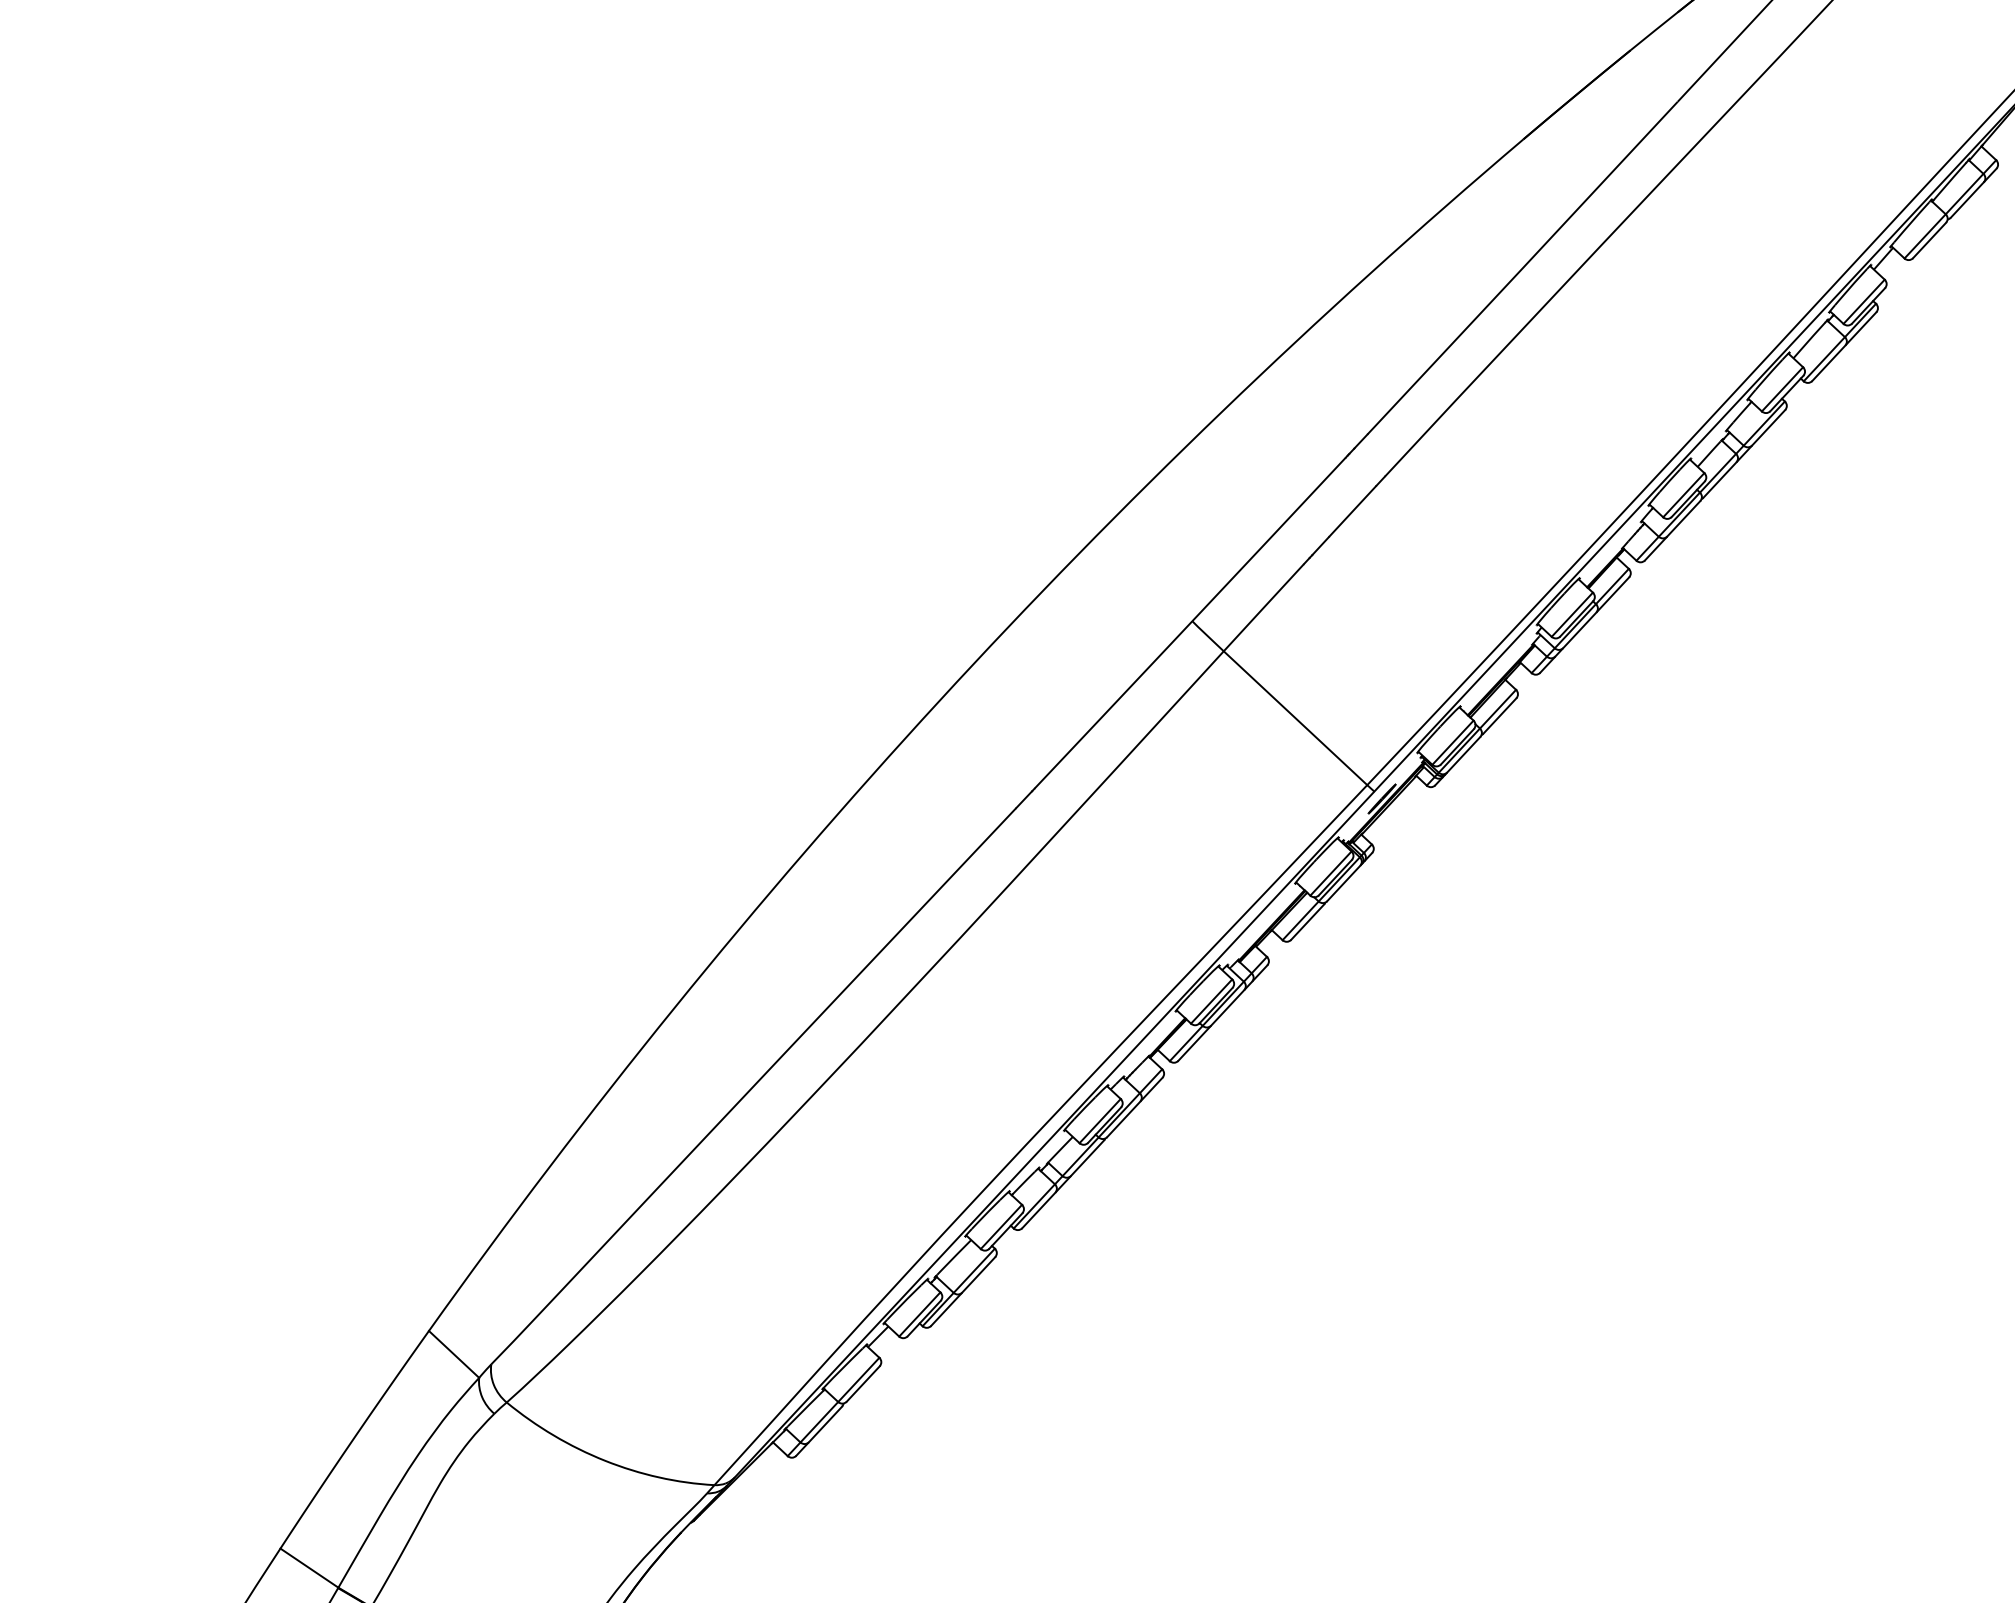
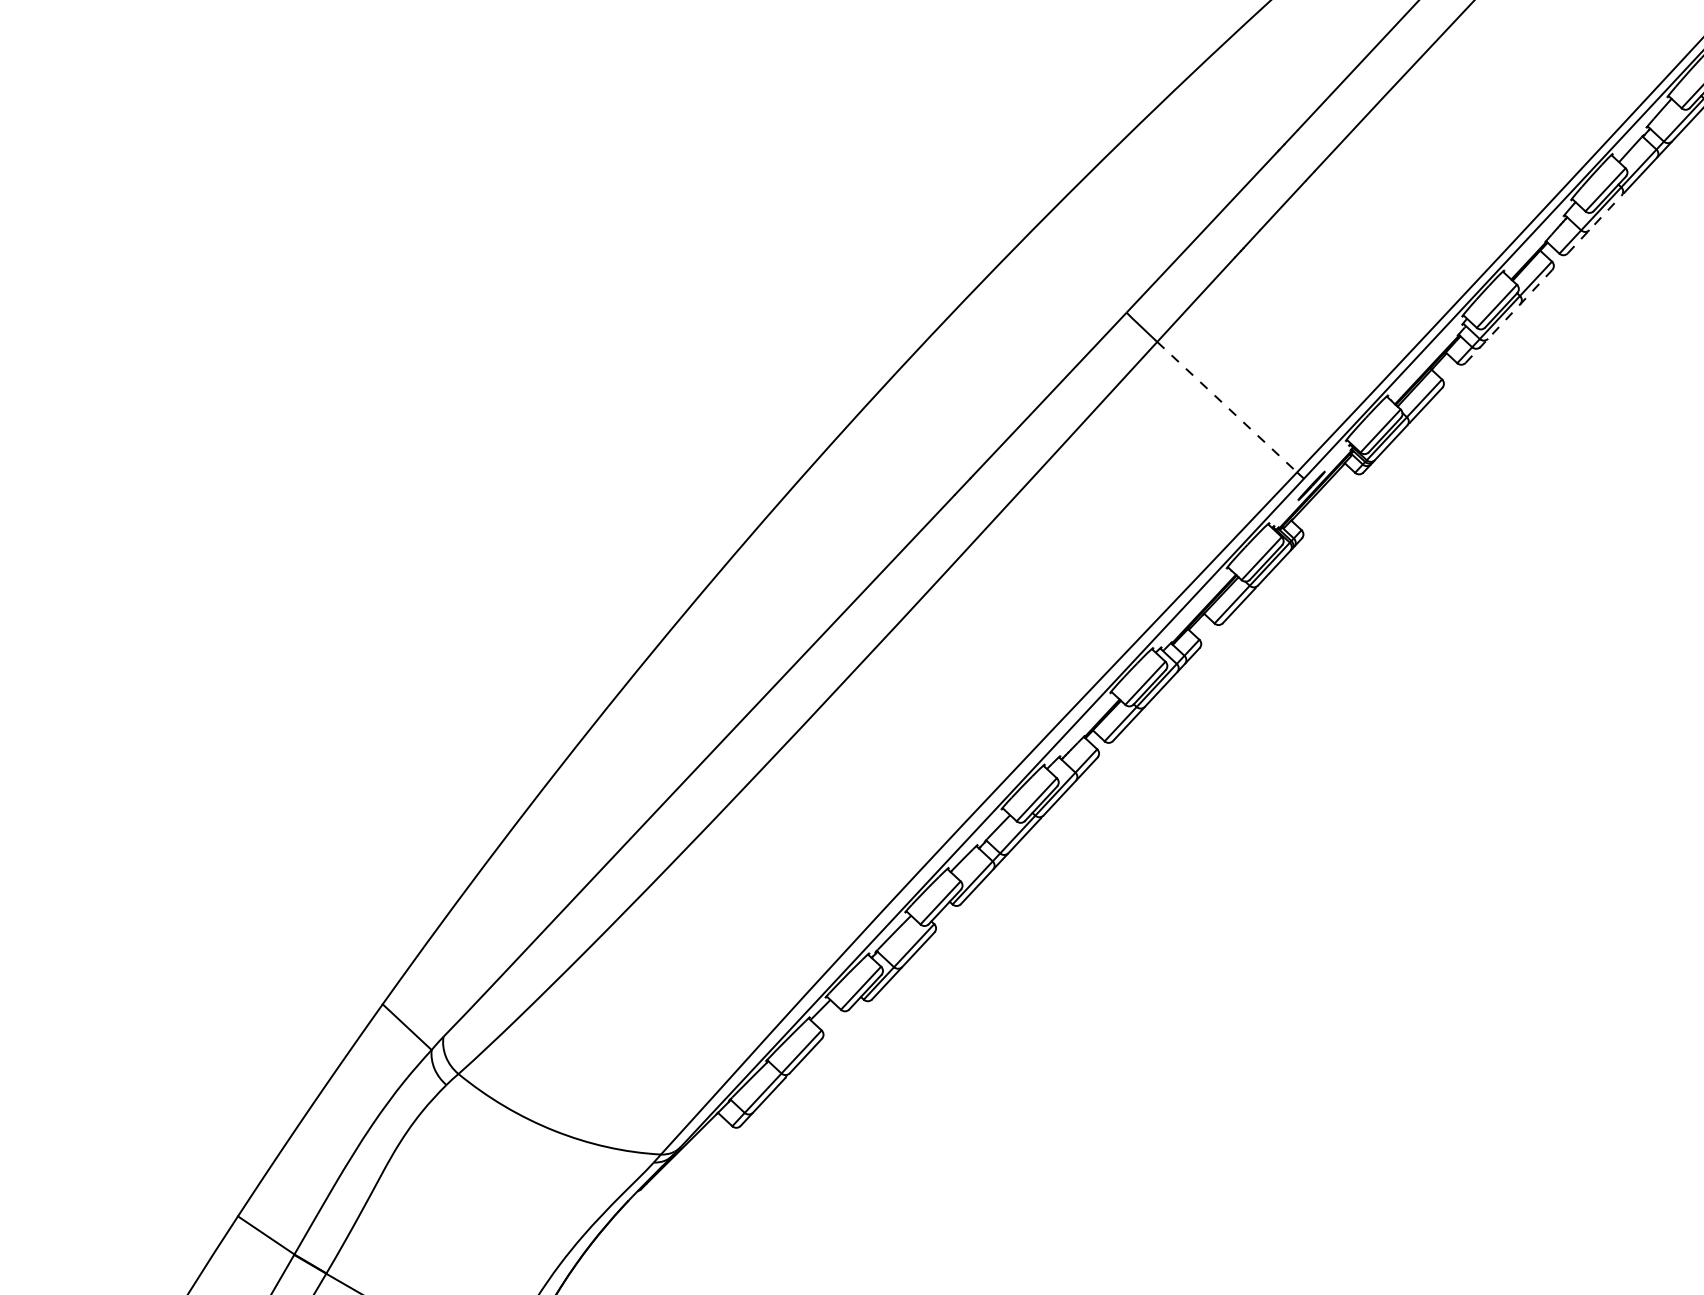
line: (1672, 530) -> (1594, 224), solid -> dashed
line: (1585, 624) -> (1509, 315), solid -> dashed
line: (1295, 718) -> (1227, 407), solid -> dashed

